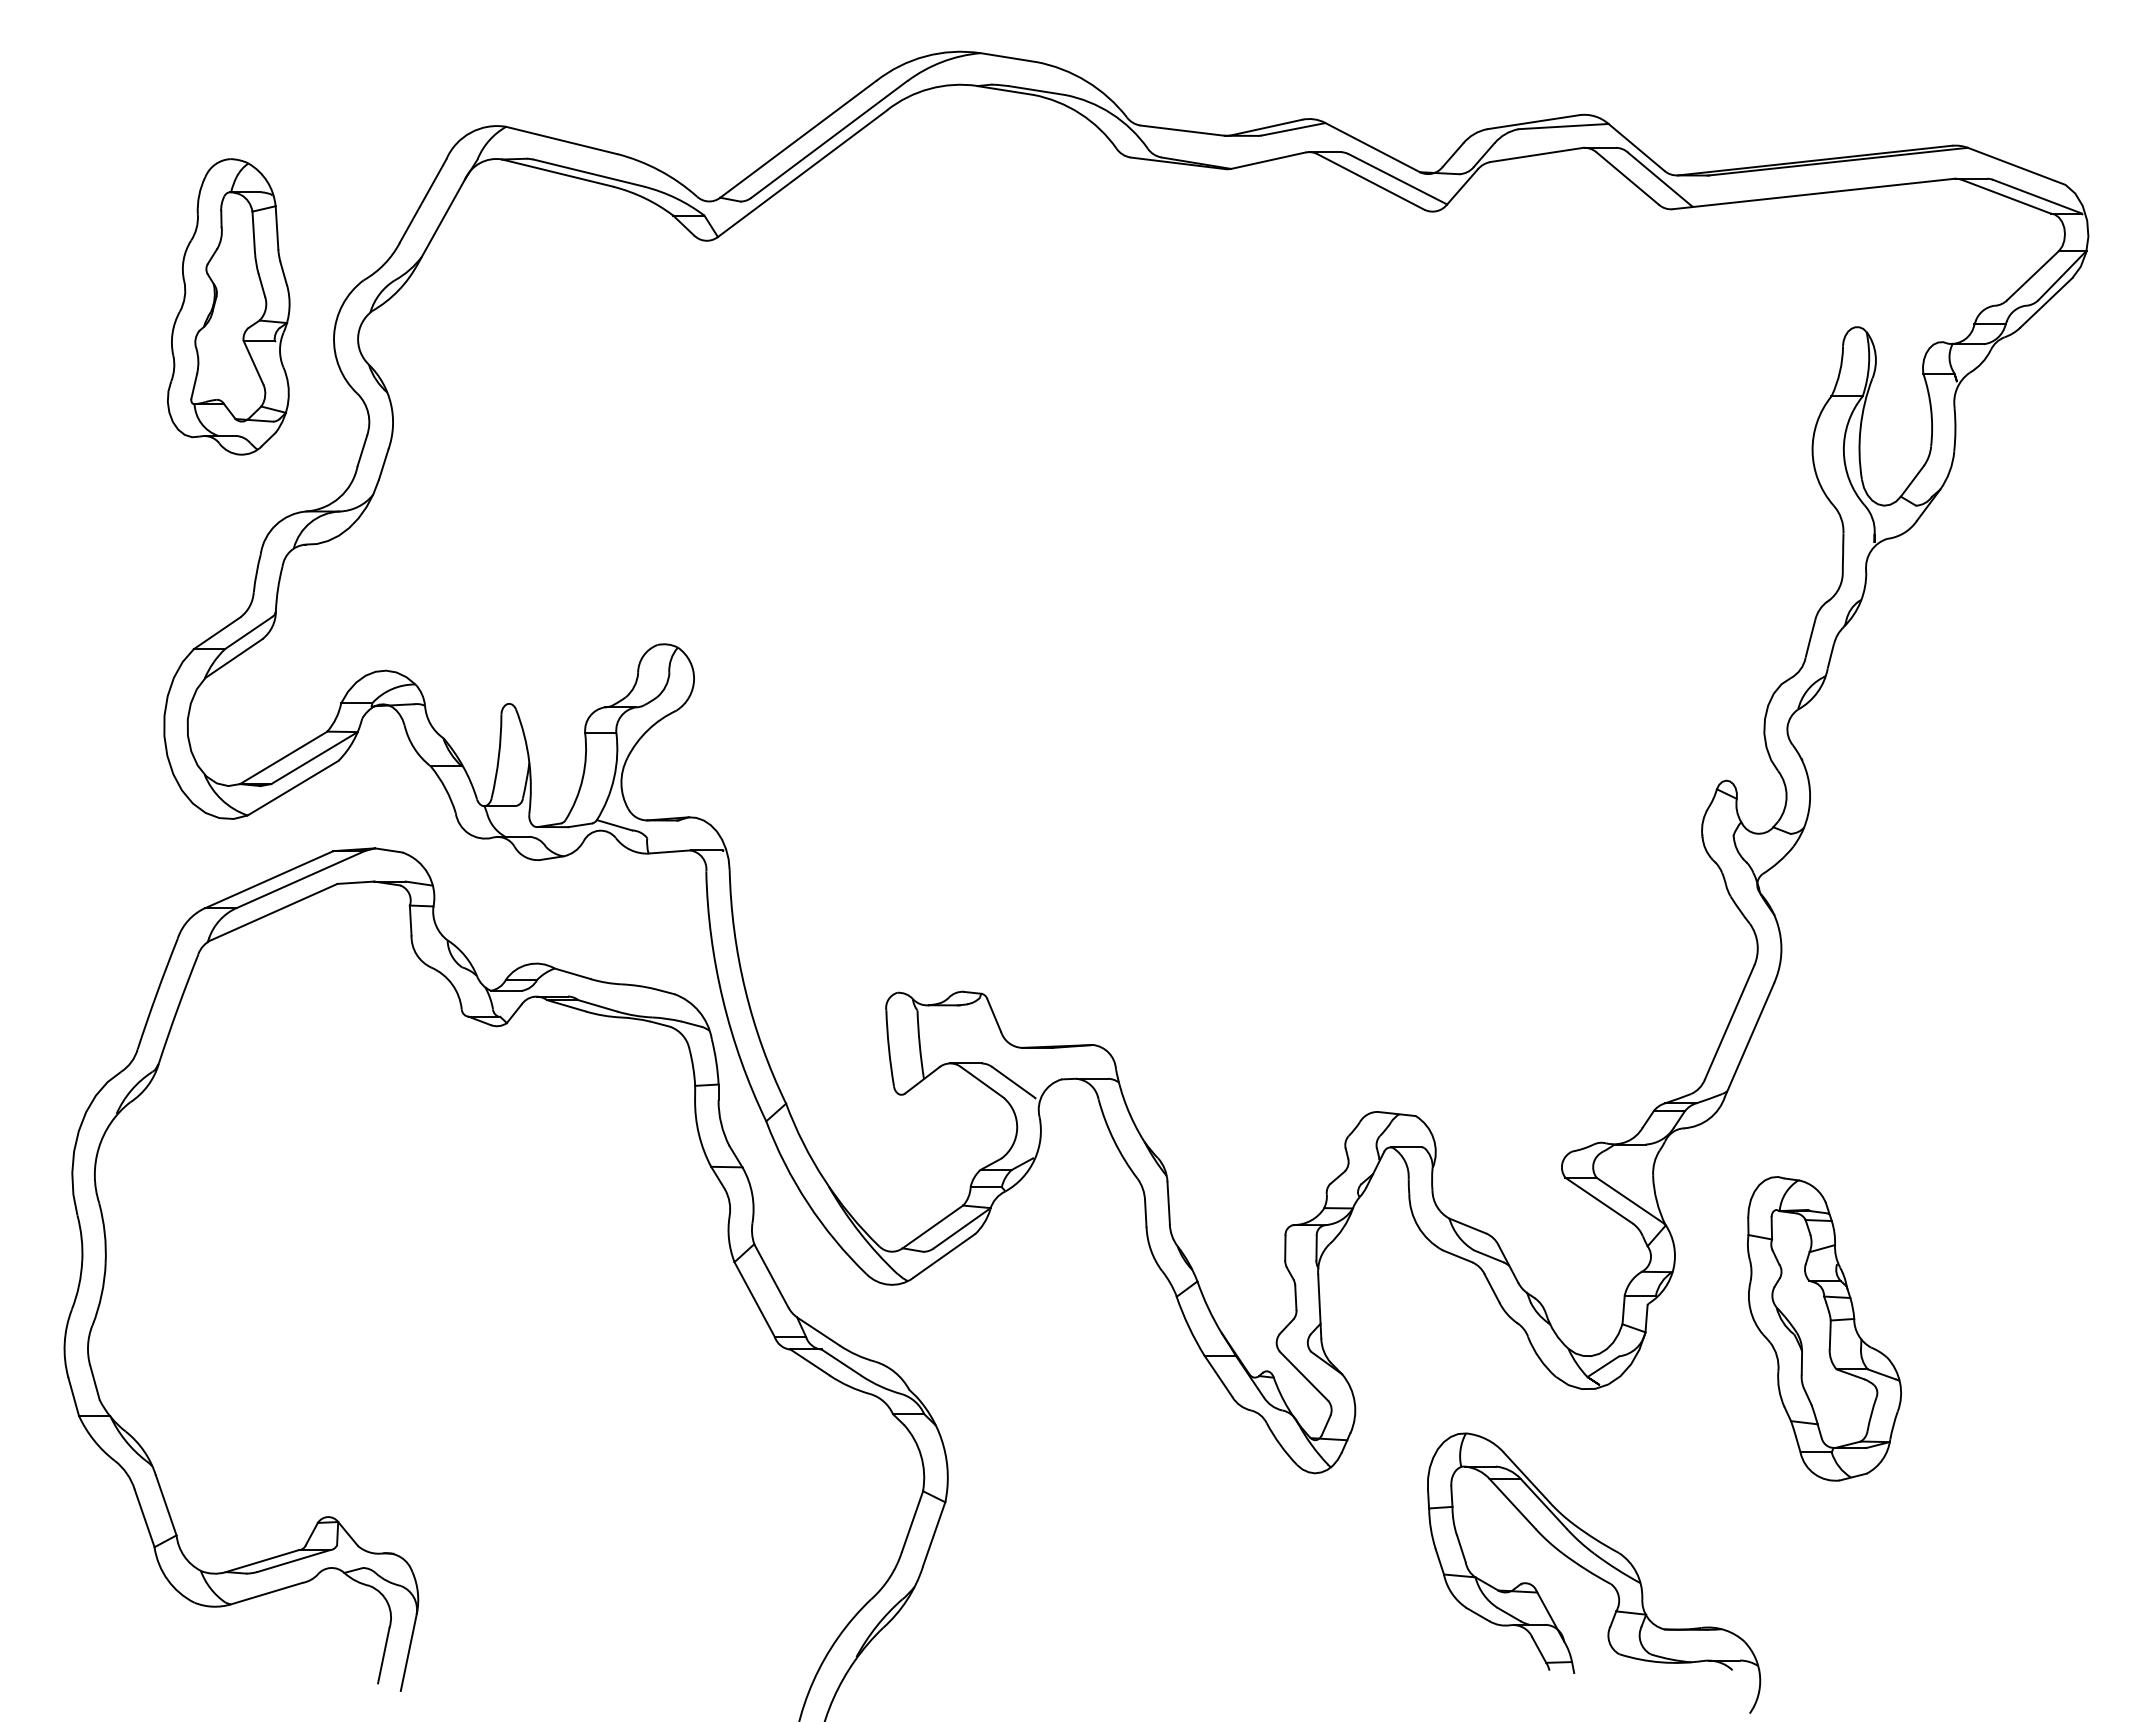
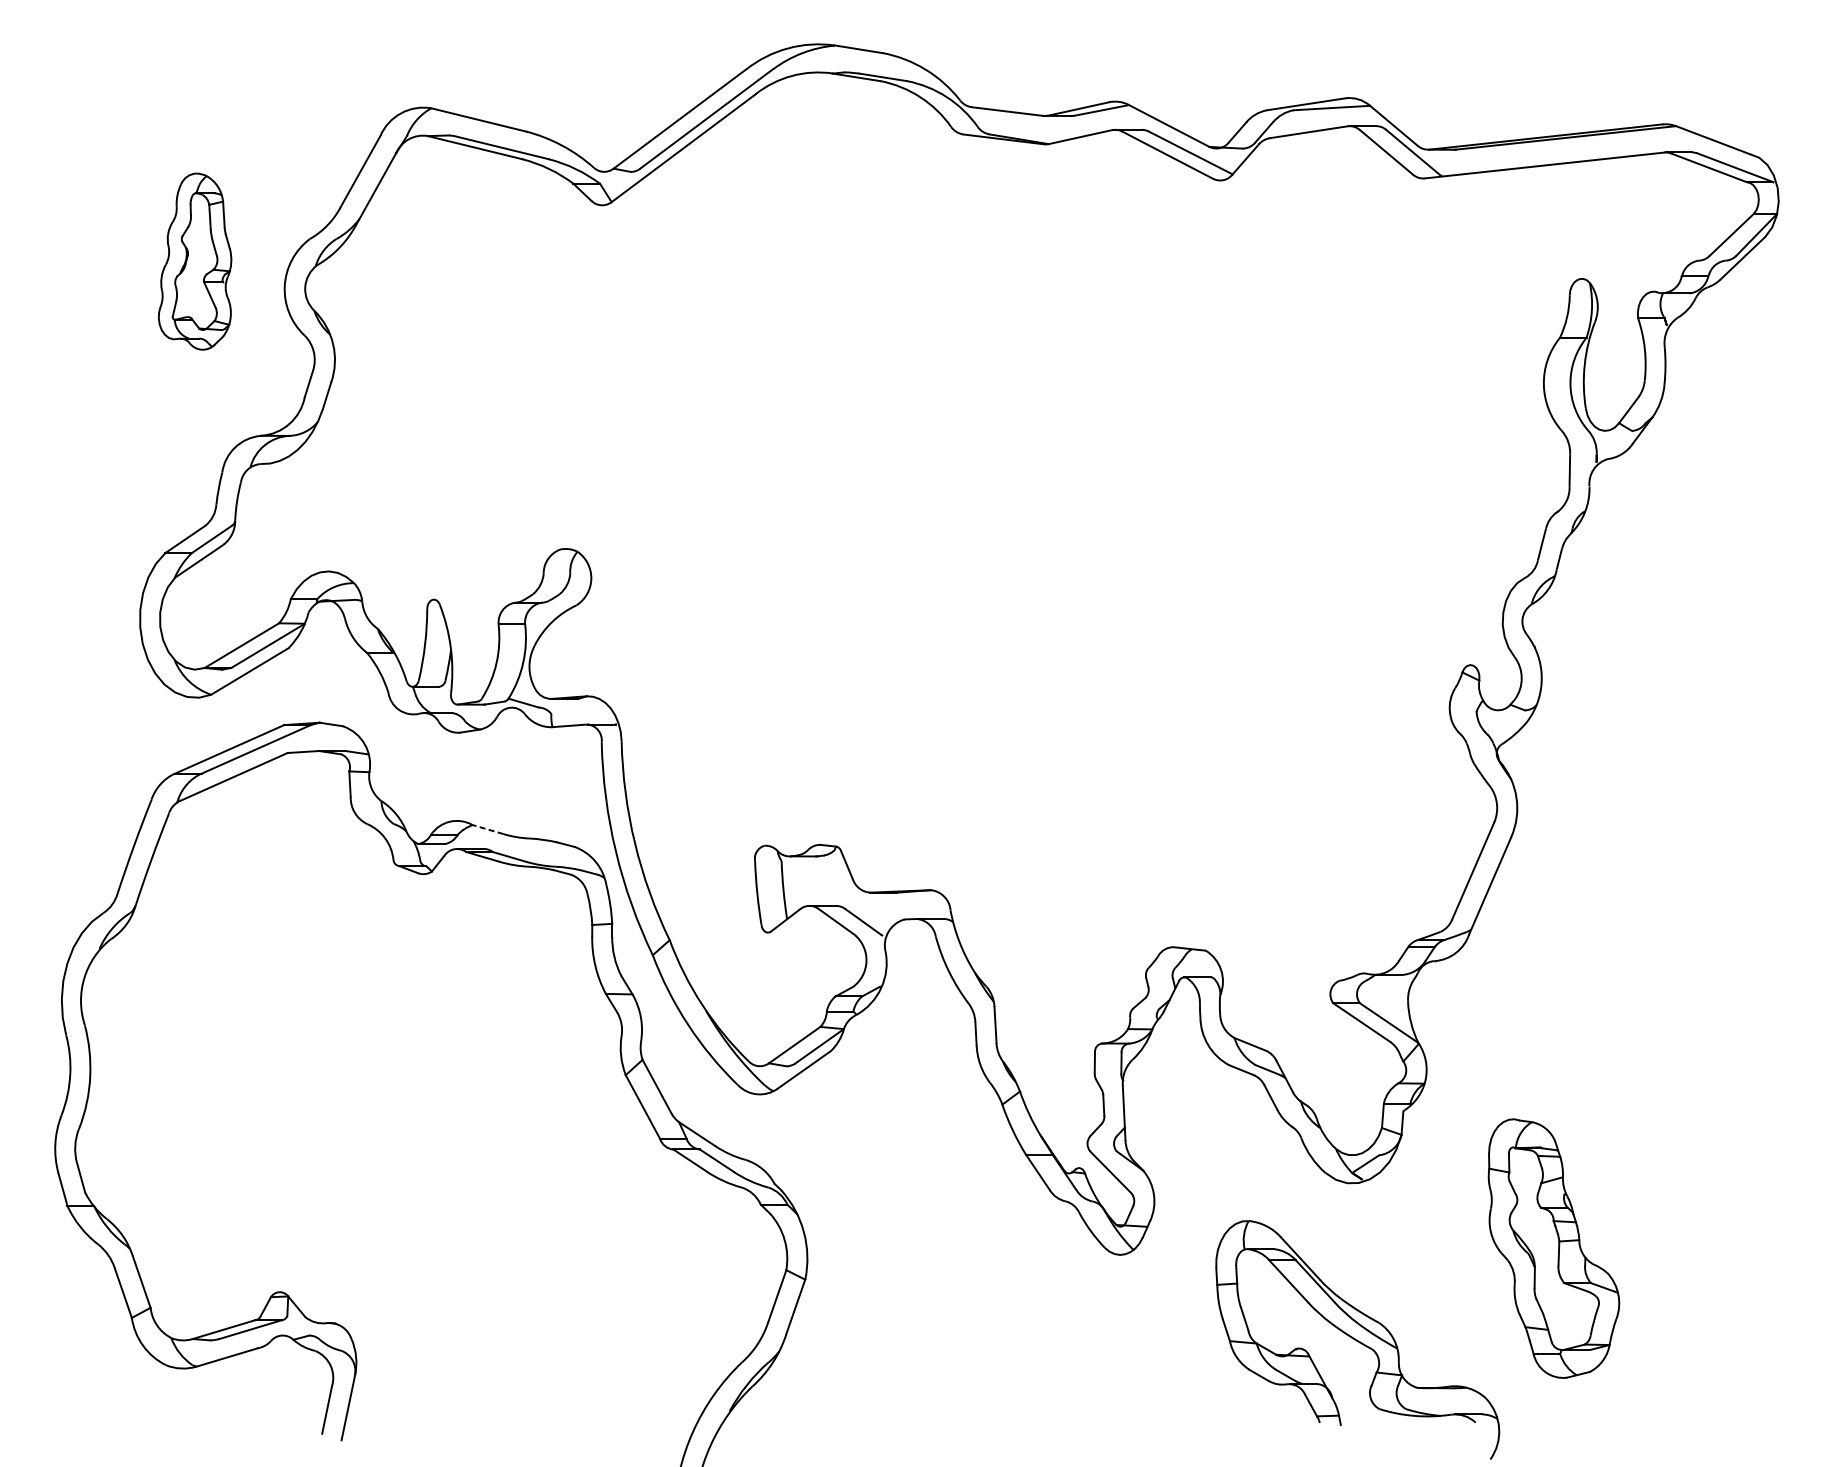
part: (228, 306) -> (194, 261), size x0.7
line: (572, 973) -> (487, 829), solid -> dashed
part: (1824, 1328) -> (1553, 1248), moved

